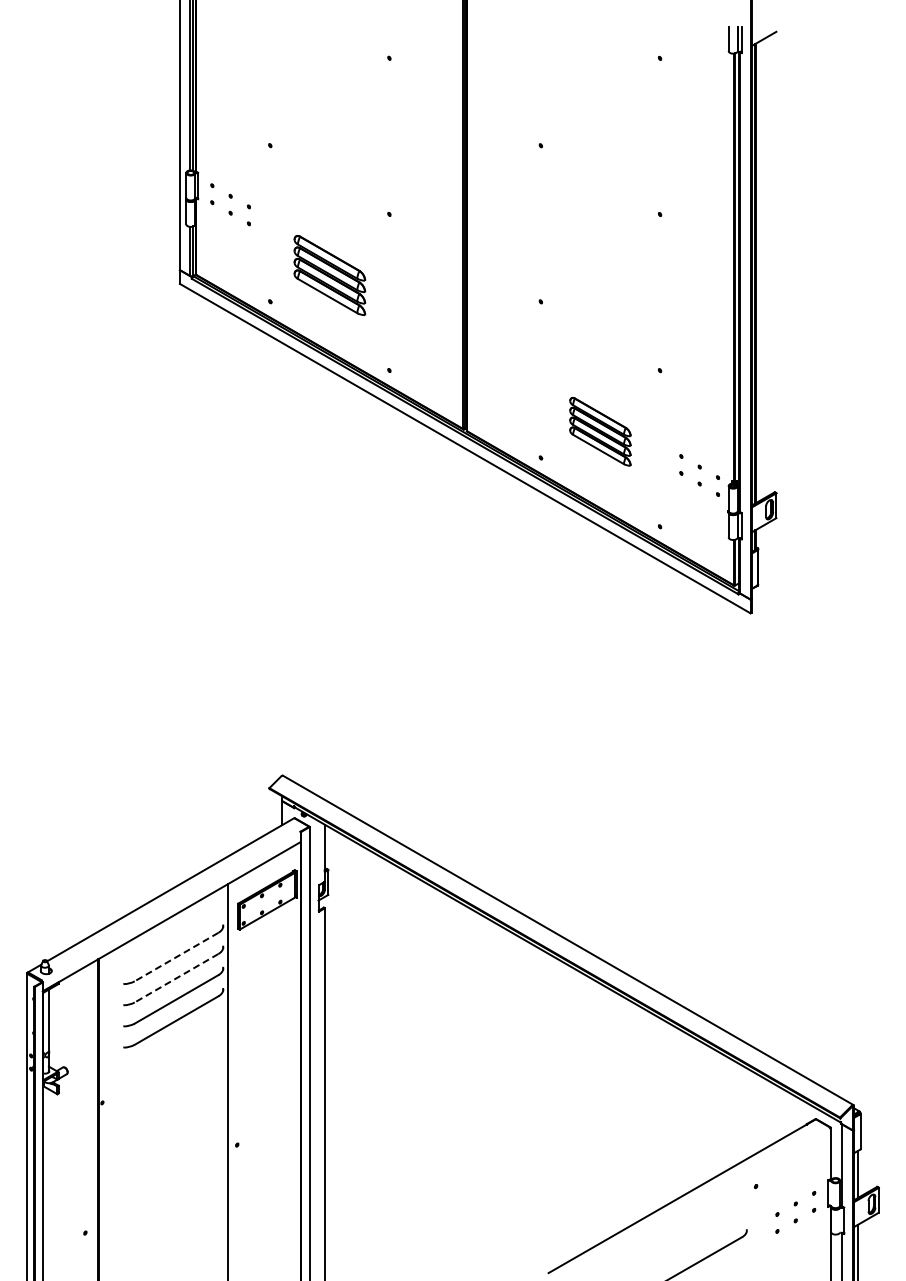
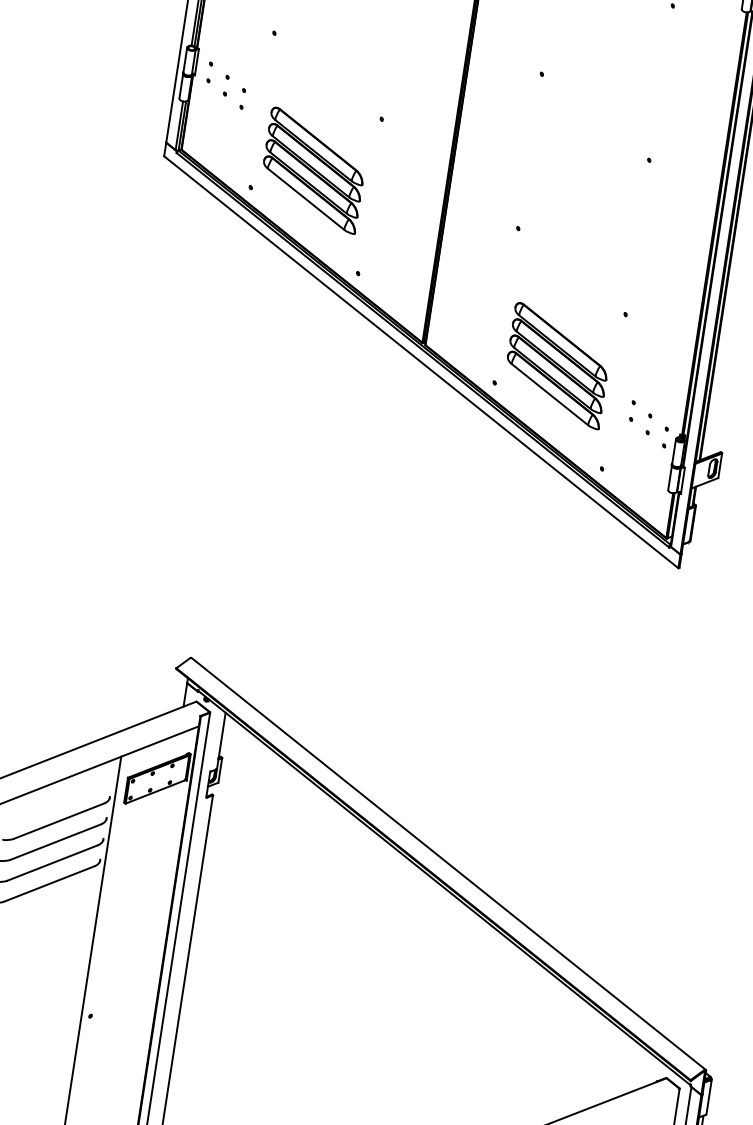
part: (329, 275) -> (313, 170), size x1.43
part: (600, 431) -> (557, 365), size x1.67
line: (176, 957) -> (58, 821), dashed -> solid
line: (176, 978) -> (55, 842), dashed -> solid

